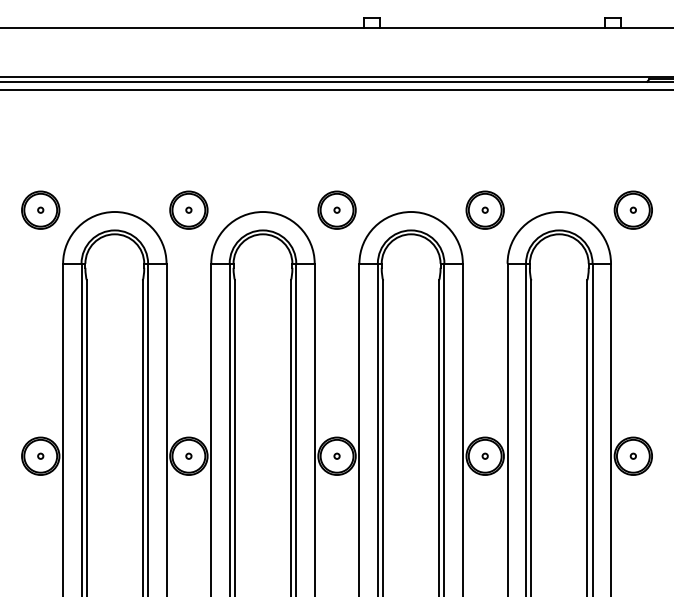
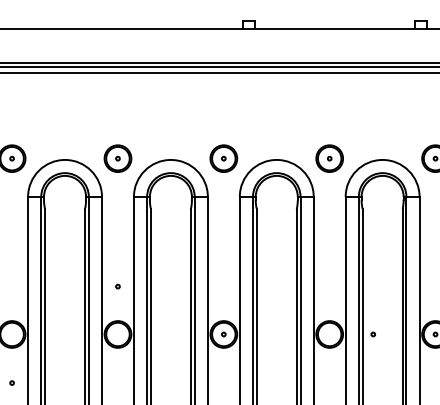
circle: (40, 455) -> (11, 382), moved
circle: (188, 455) -> (117, 286), moved
circle: (484, 455) -> (372, 333), moved

